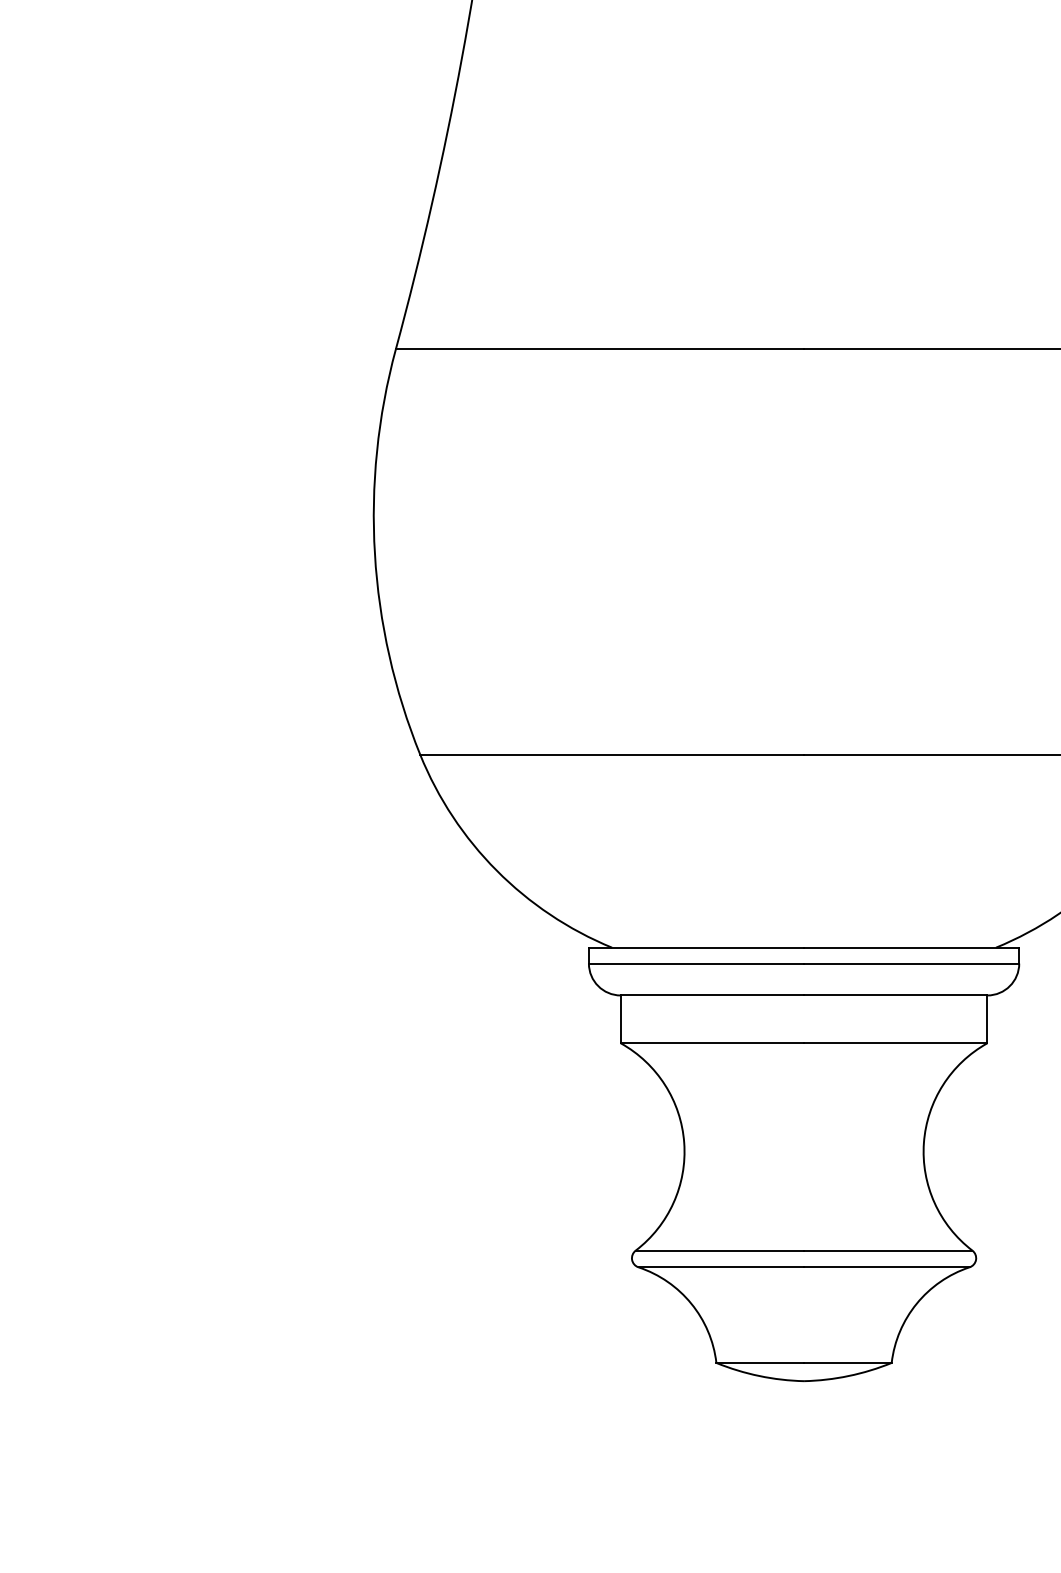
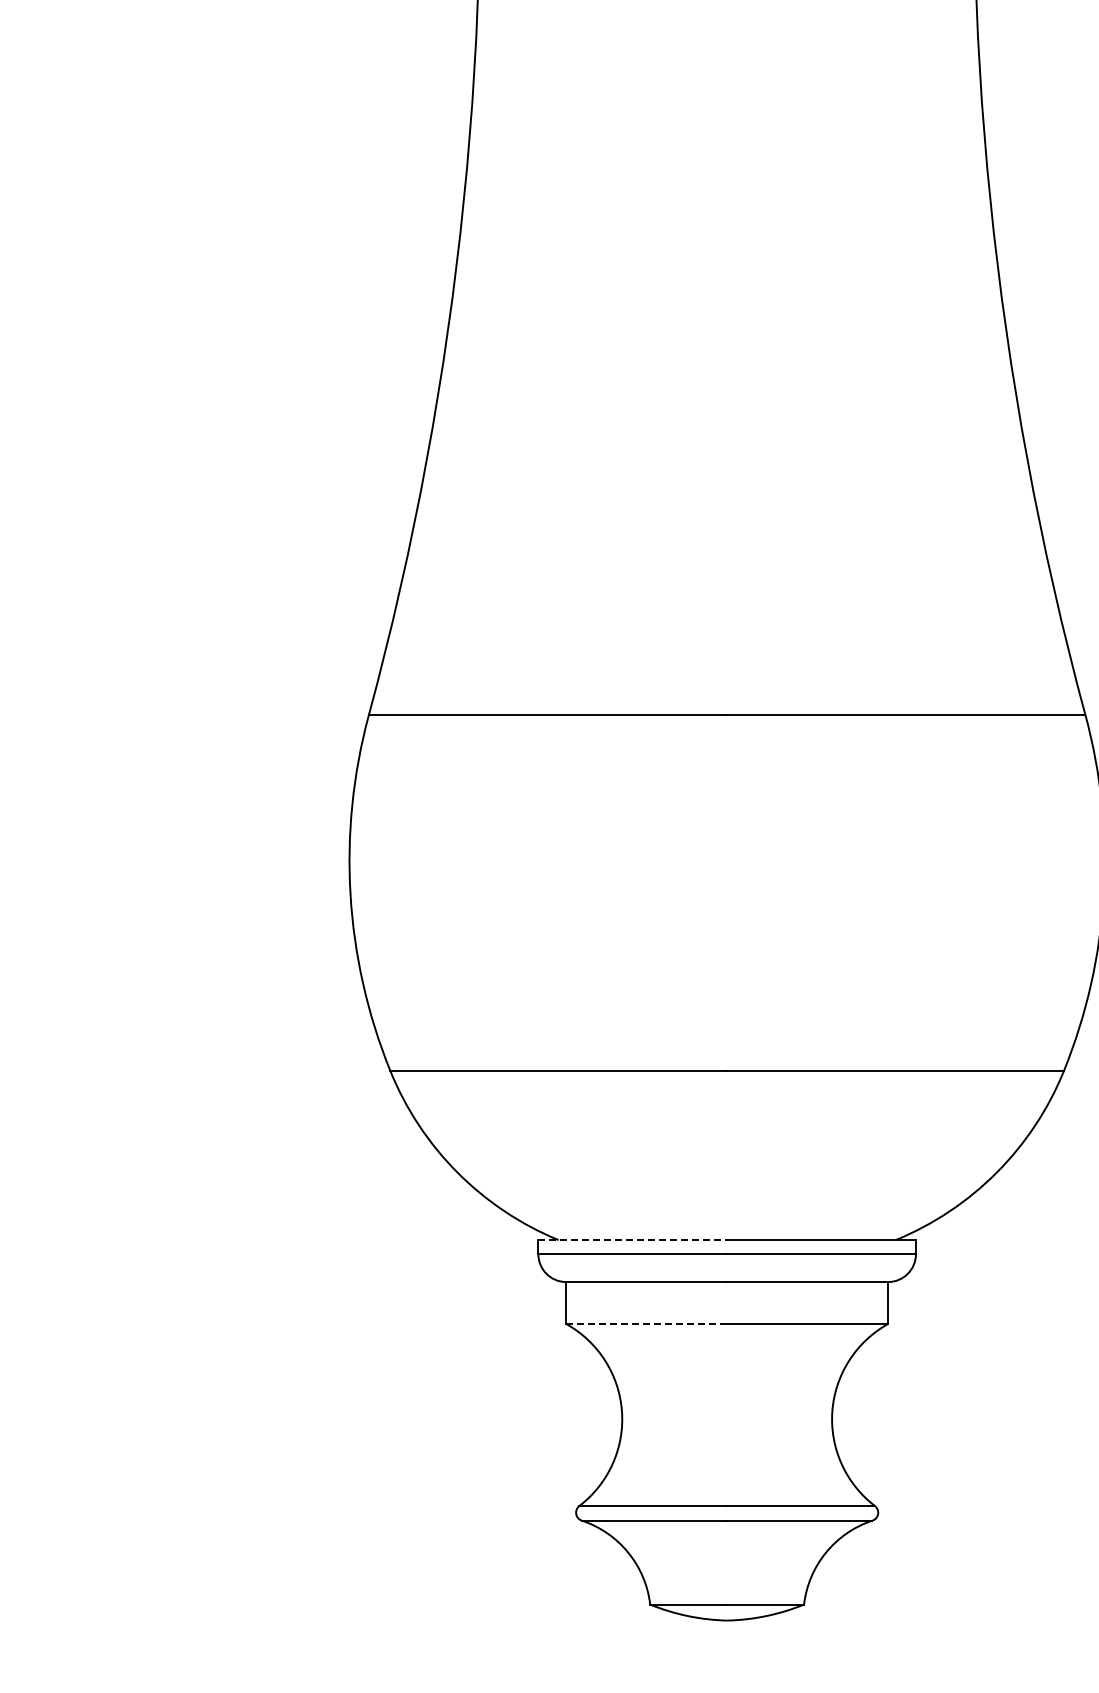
line: (697, 948) -> (633, 1240), solid -> dashed
line: (713, 1043) -> (647, 1324), solid -> dashed

